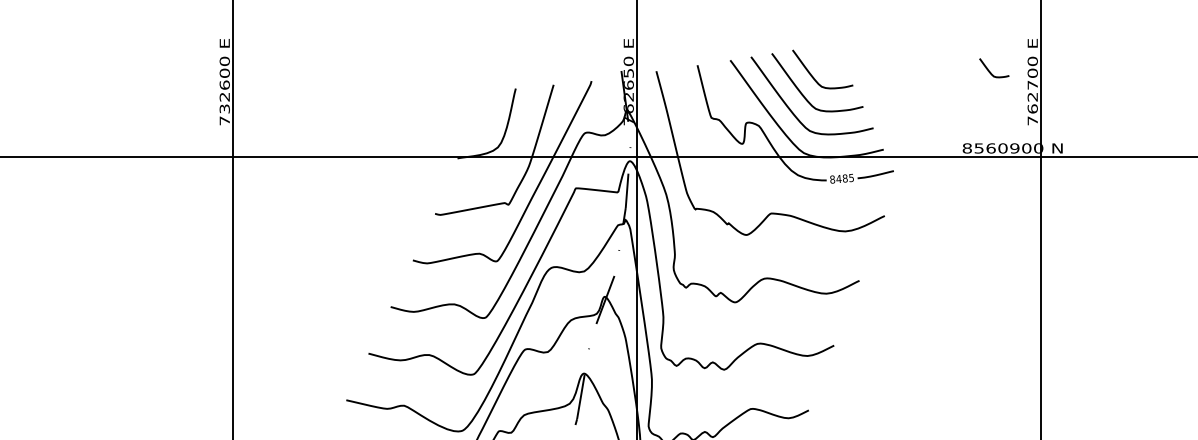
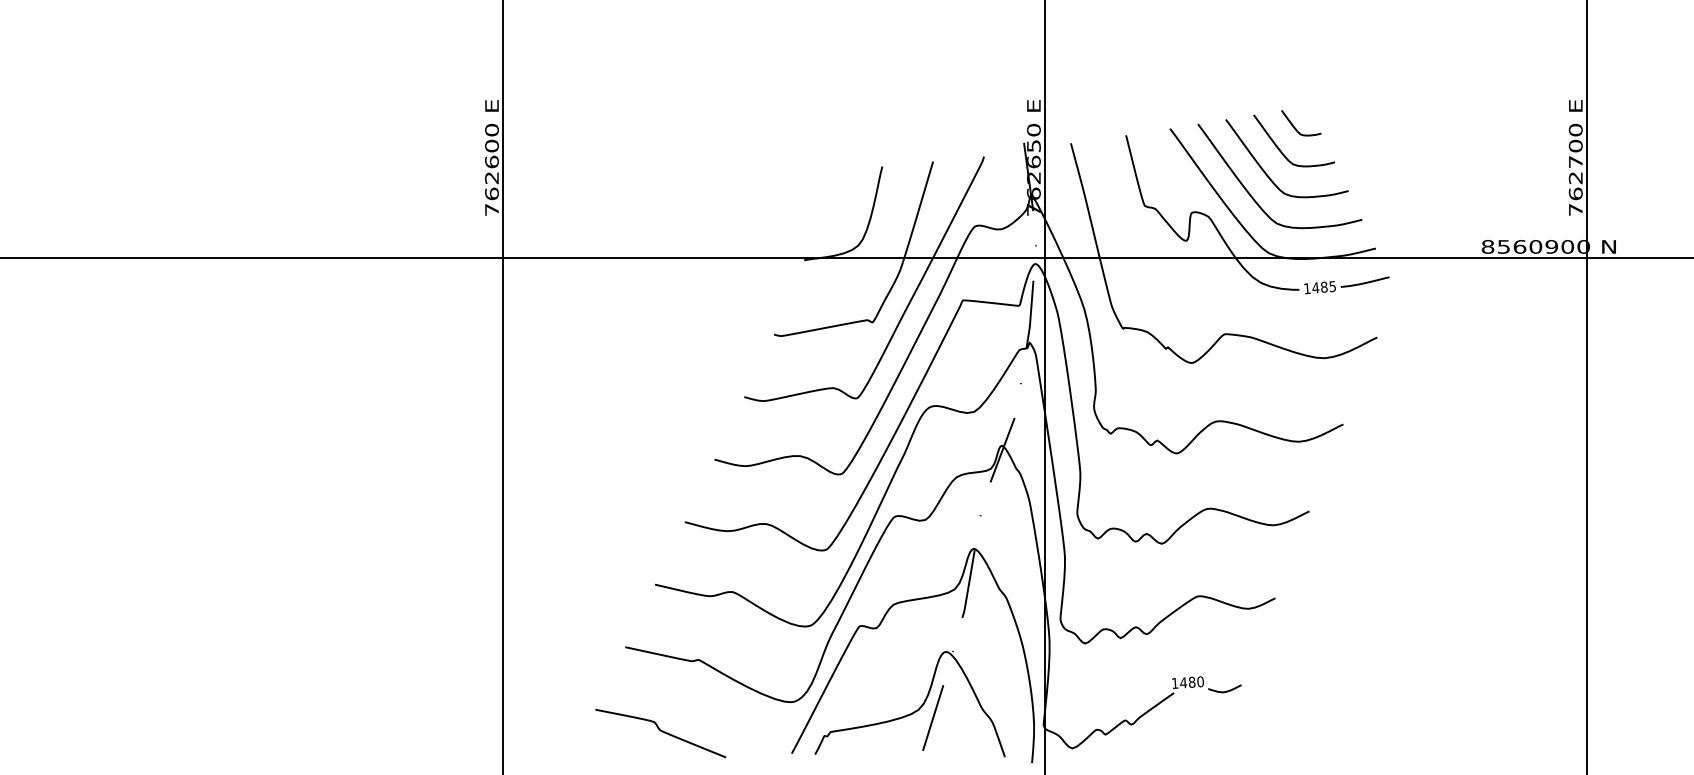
curve: (990, 72) -> (1296, 128), moved
text: (224, 108) -> (491, 193), 732600 -> 762600
text: (832, 179) -> (1307, 288), 8485 -> 1485

